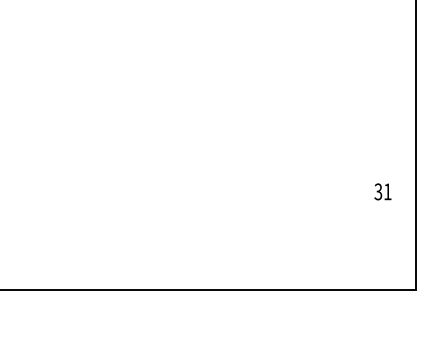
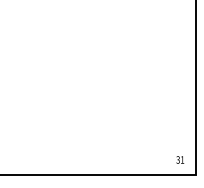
text: (383, 190) -> (180, 159), moved

